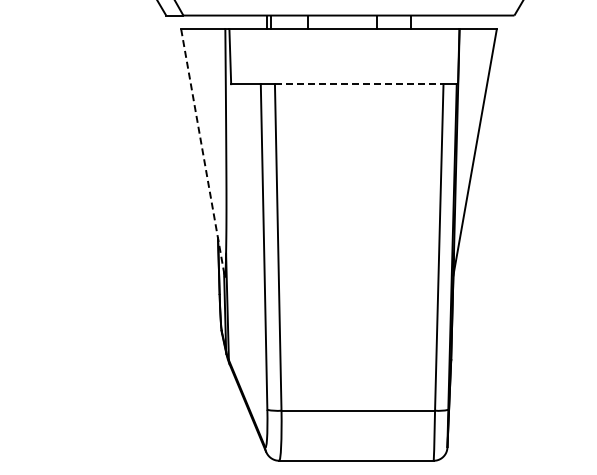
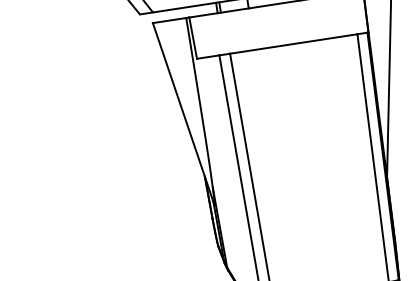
line: (359, 84) -> (294, 44), dashed -> solid
line: (203, 153) -> (184, 114), dashed -> solid

